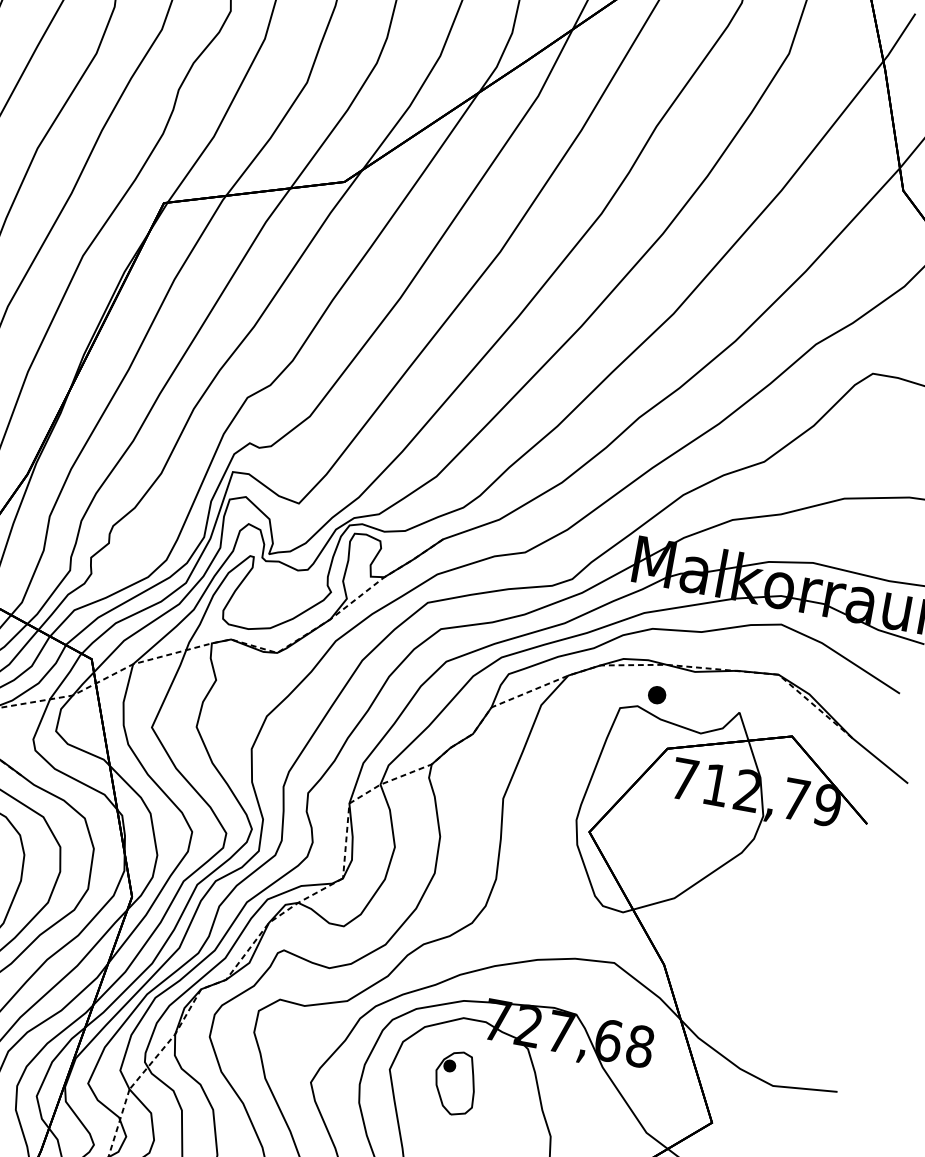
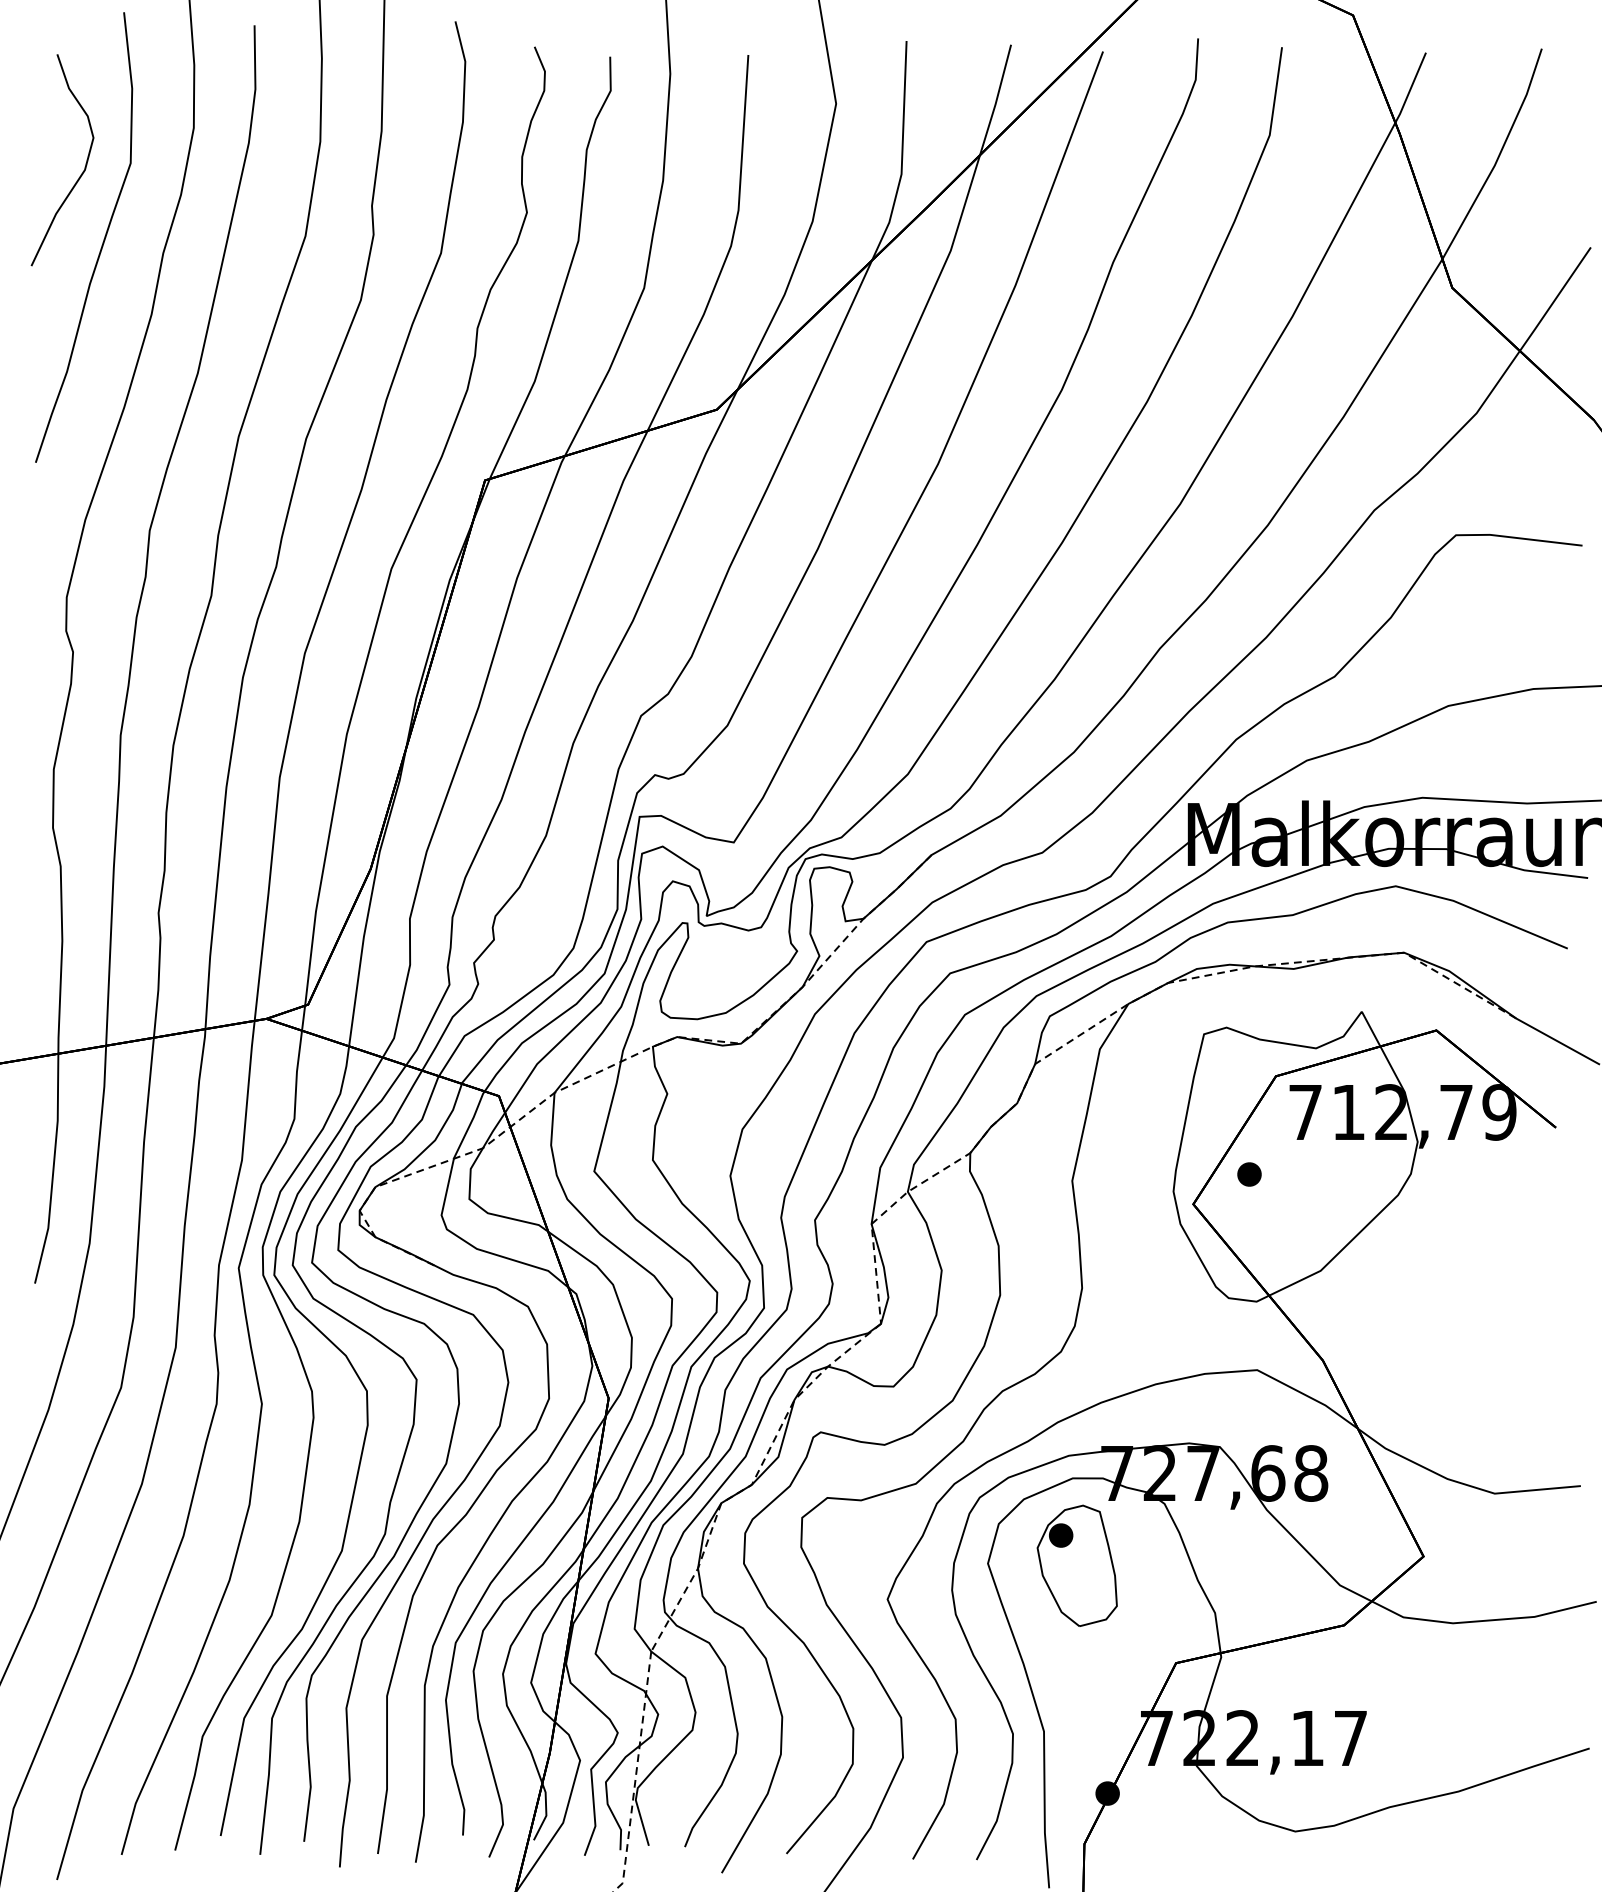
part: (657, 695) -> (1249, 1174), moved
part: (454, 1082) -> (1076, 1565), size x1.43

